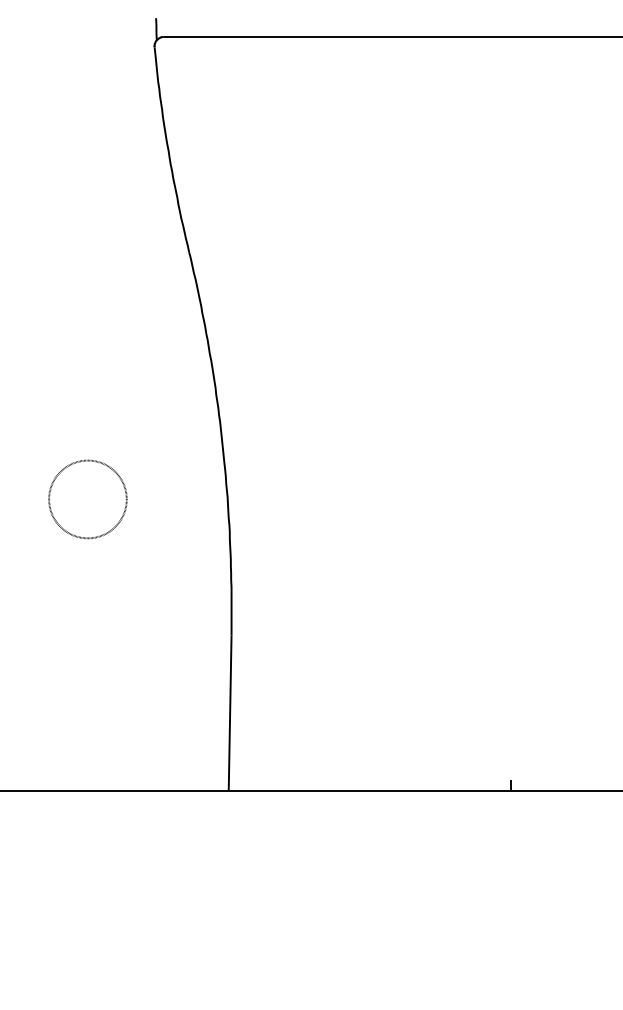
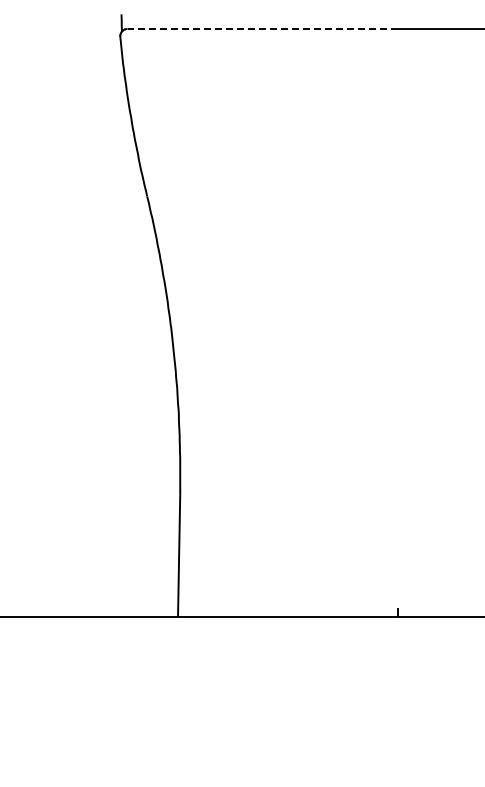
line: (337, 37) -> (262, 29), solid -> dashed
part: (88, 499) -> (68, 389), removed

